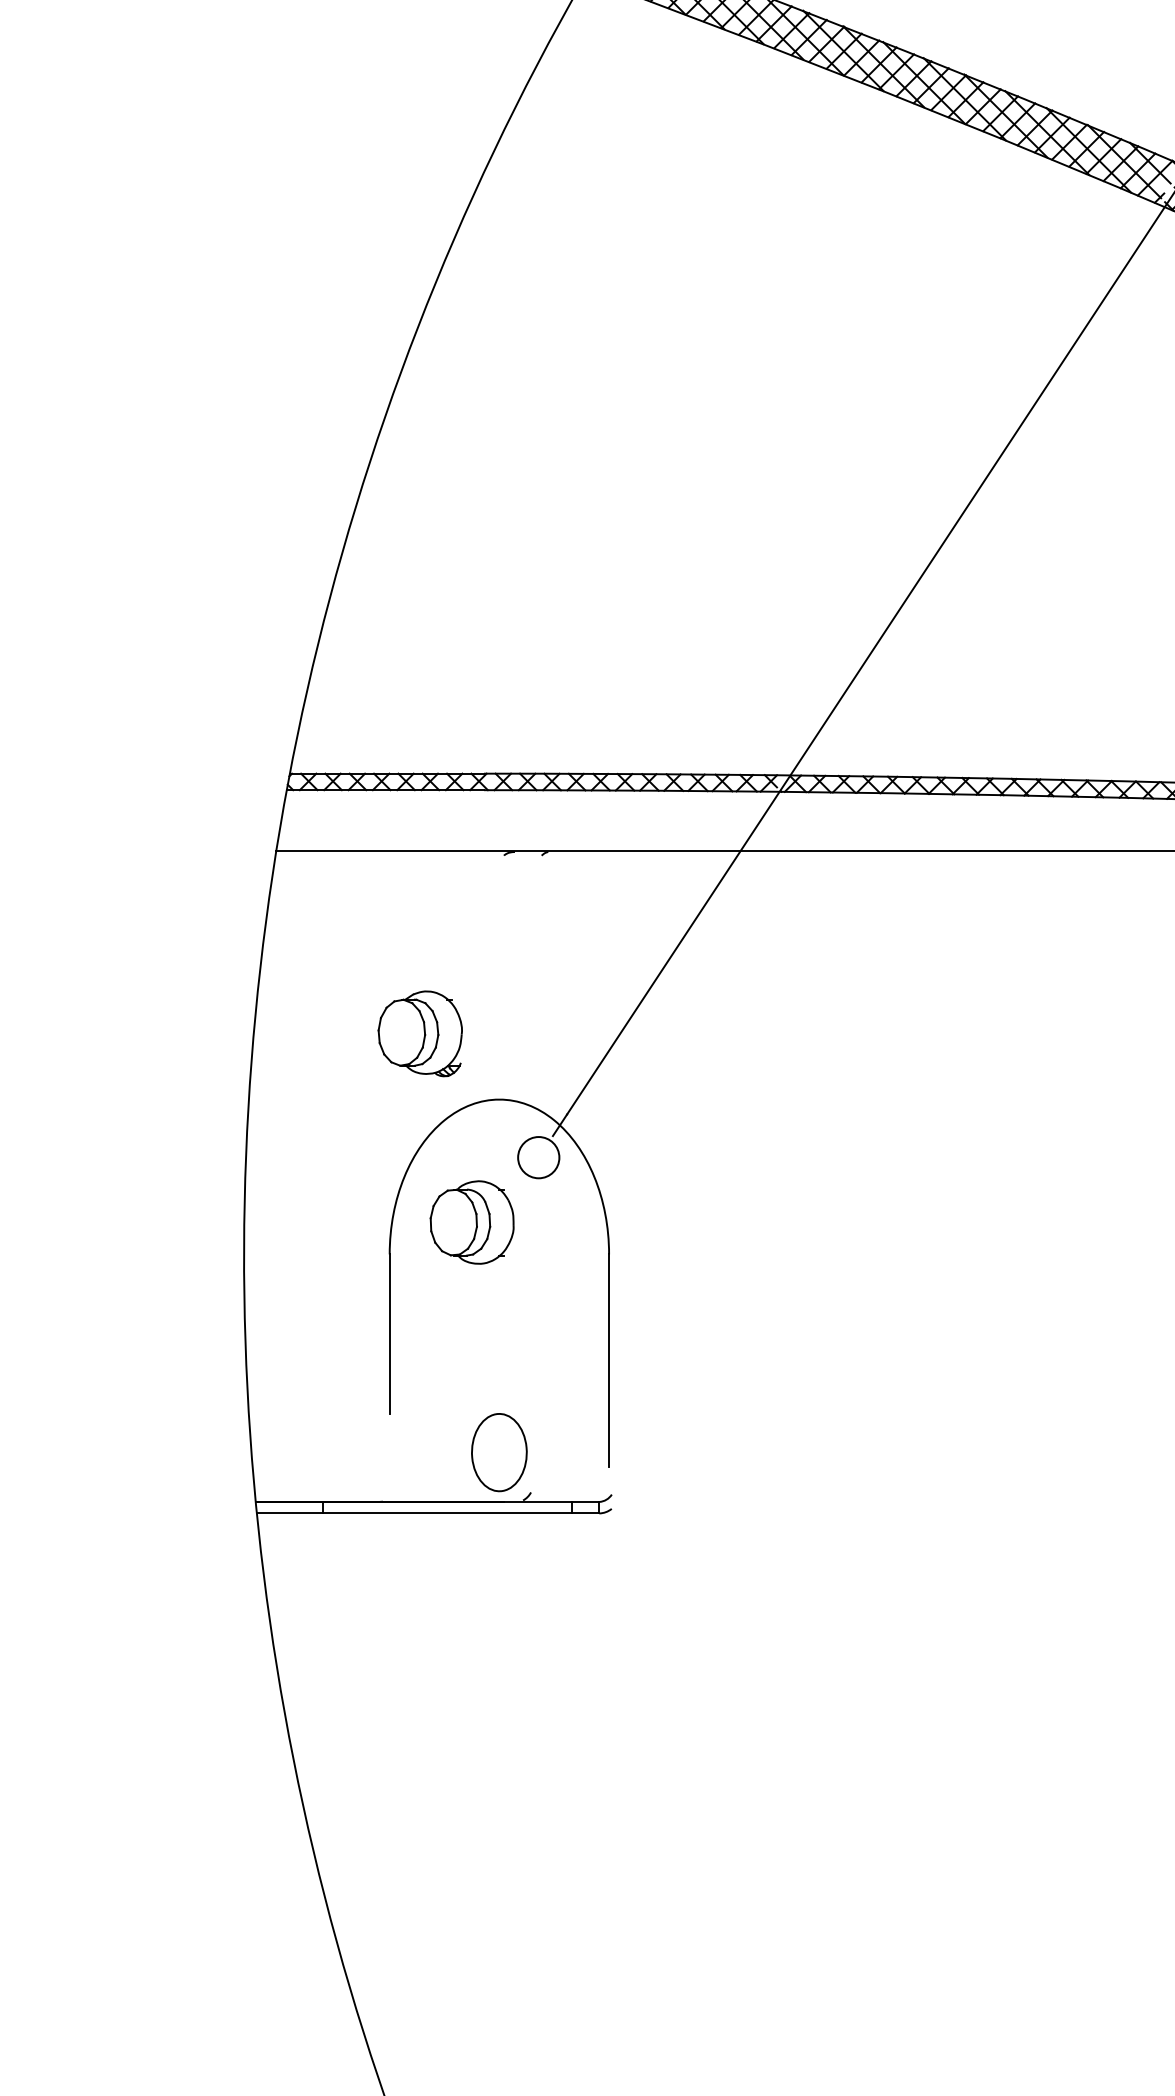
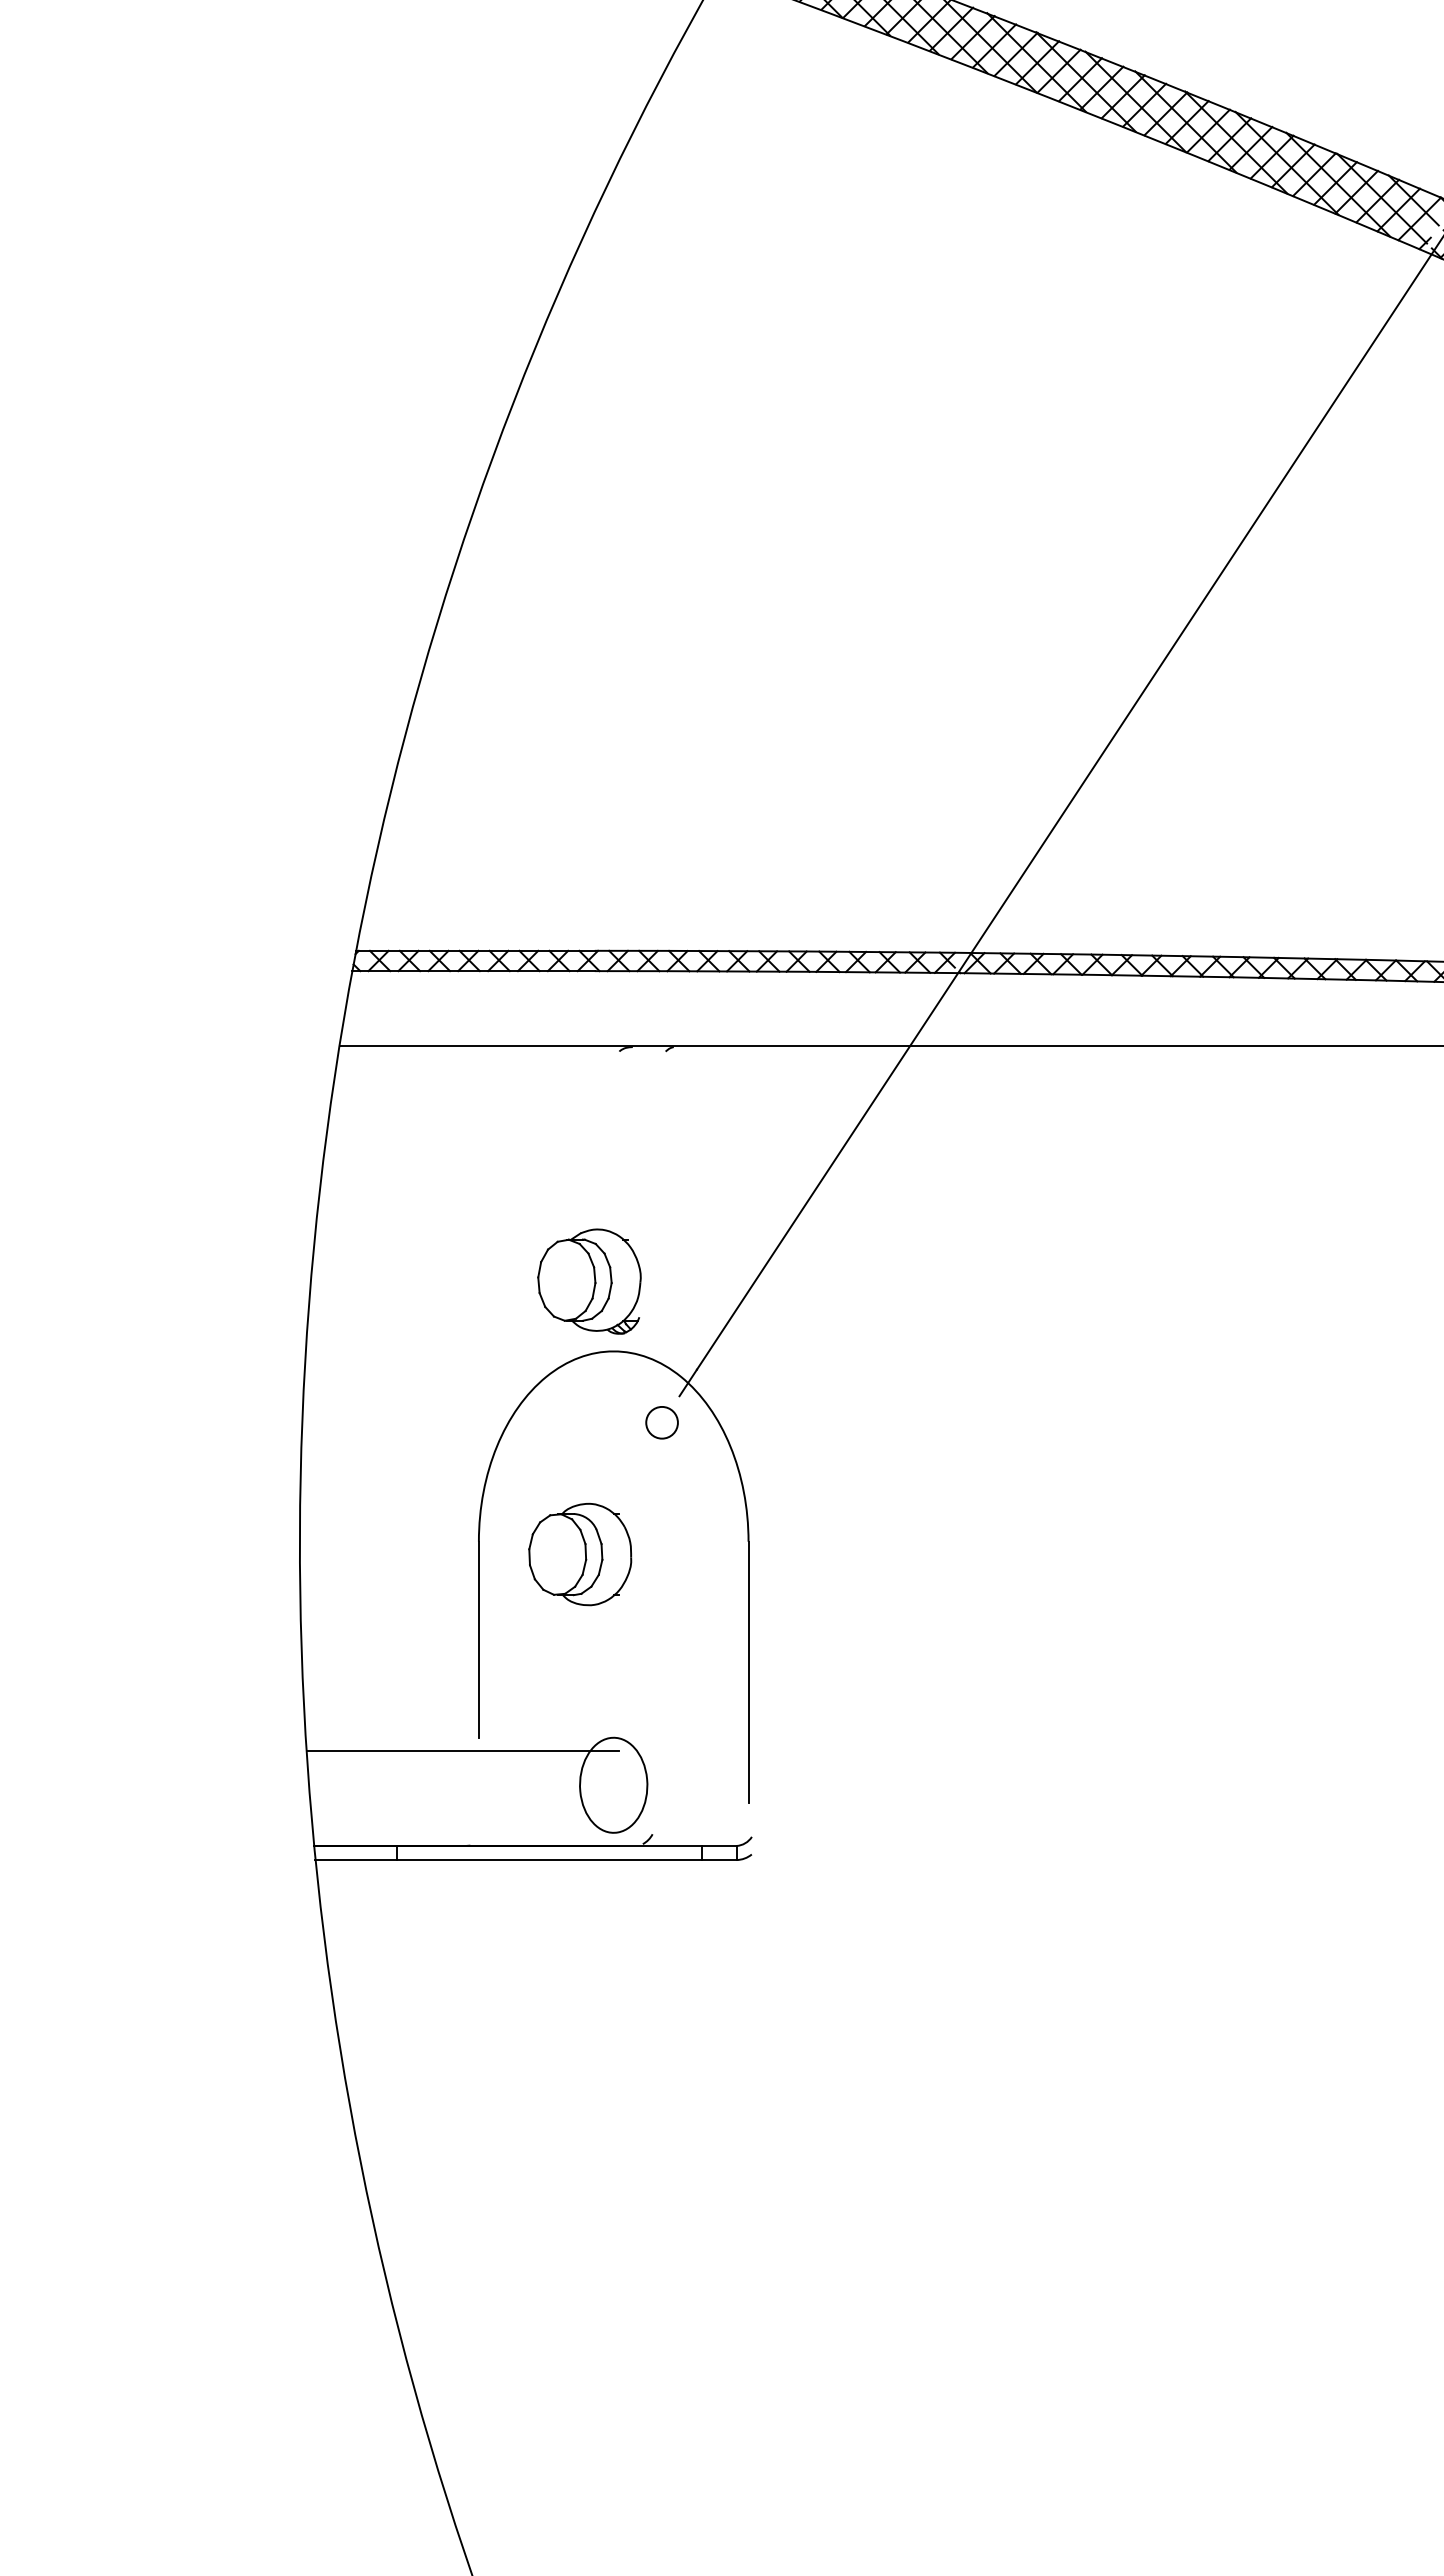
part: (420, 1033) -> (589, 1281), moved
circle: (538, 1157) -> (661, 1422), size x0.62
part: (472, 1222) -> (580, 1554), moved
line: (376, 1424) -> (462, 1750), added

